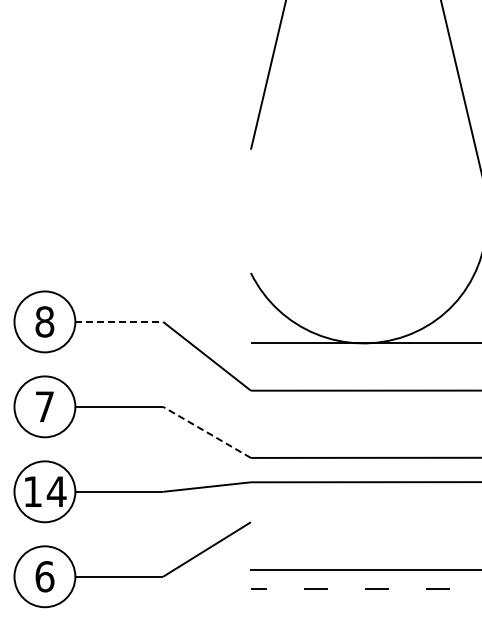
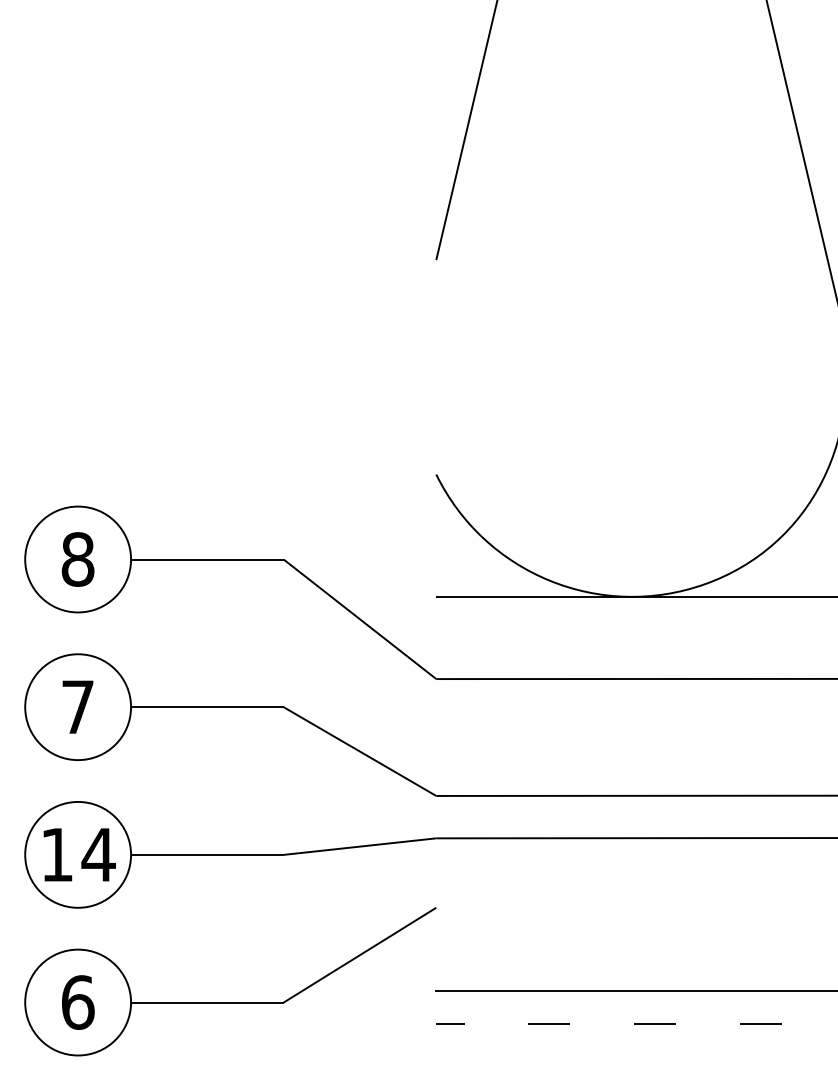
line: (119, 321) -> (207, 558), dashed -> solid
line: (207, 432) -> (360, 751), dashed -> solid

